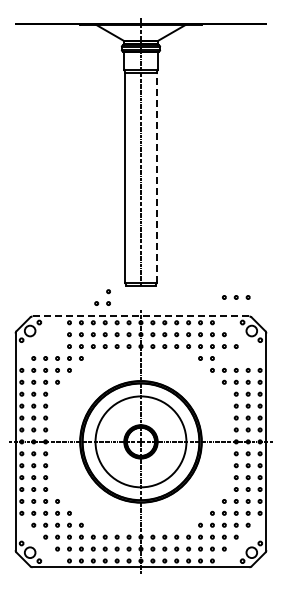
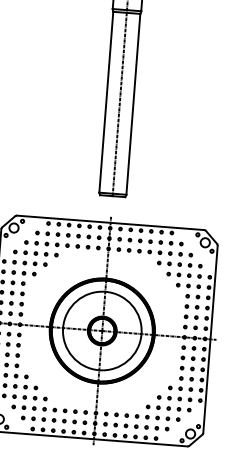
line: (156, 177) -> (133, 103), dashed -> solid
part: (102, 297) -> (31, 237), moved
part: (236, 297) -> (190, 265), moved
line: (140, 316) -> (110, 222), dashed -> solid

